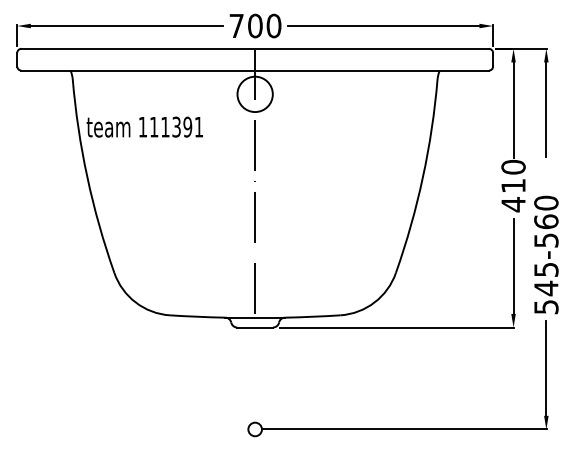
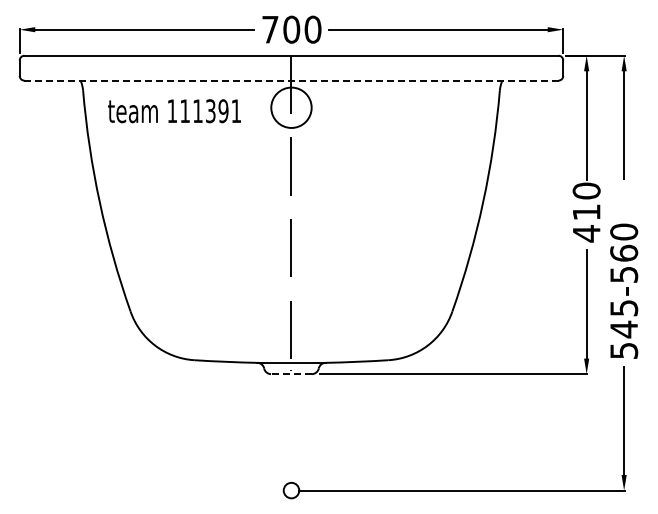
line: (254, 70) -> (290, 80), solid -> dashed
text: (144, 127) -> (174, 111), moved
line: (254, 327) -> (290, 374), solid -> dashed

